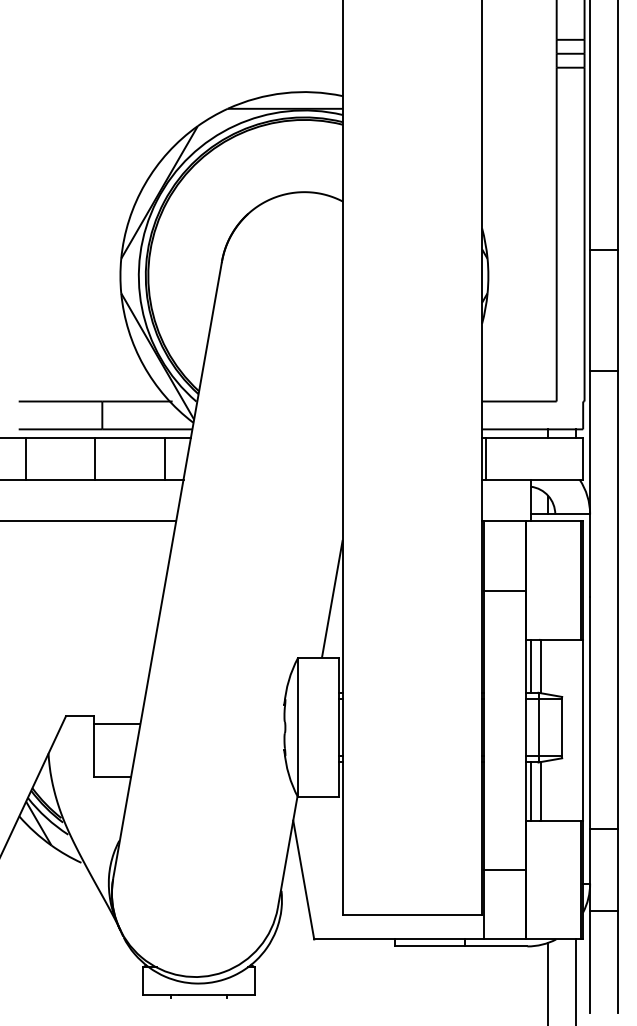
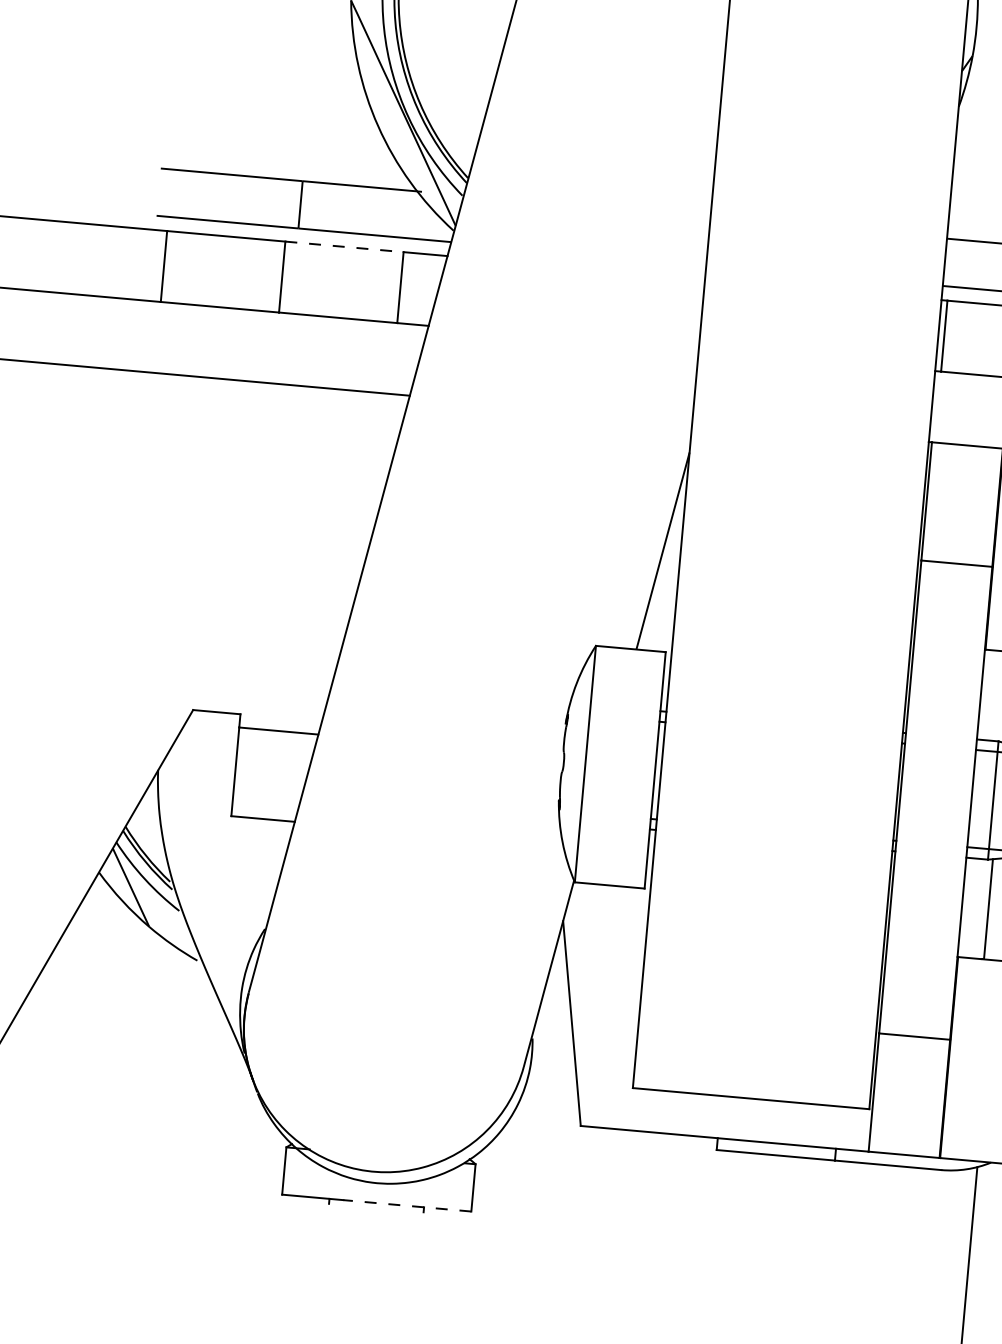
line: (130, 437) -> (345, 246), solid -> dashed
line: (530, 665) -> (989, 693), removed
line: (530, 791) -> (970, 907), removed
line: (217, 995) -> (408, 1206), solid -> dashed

